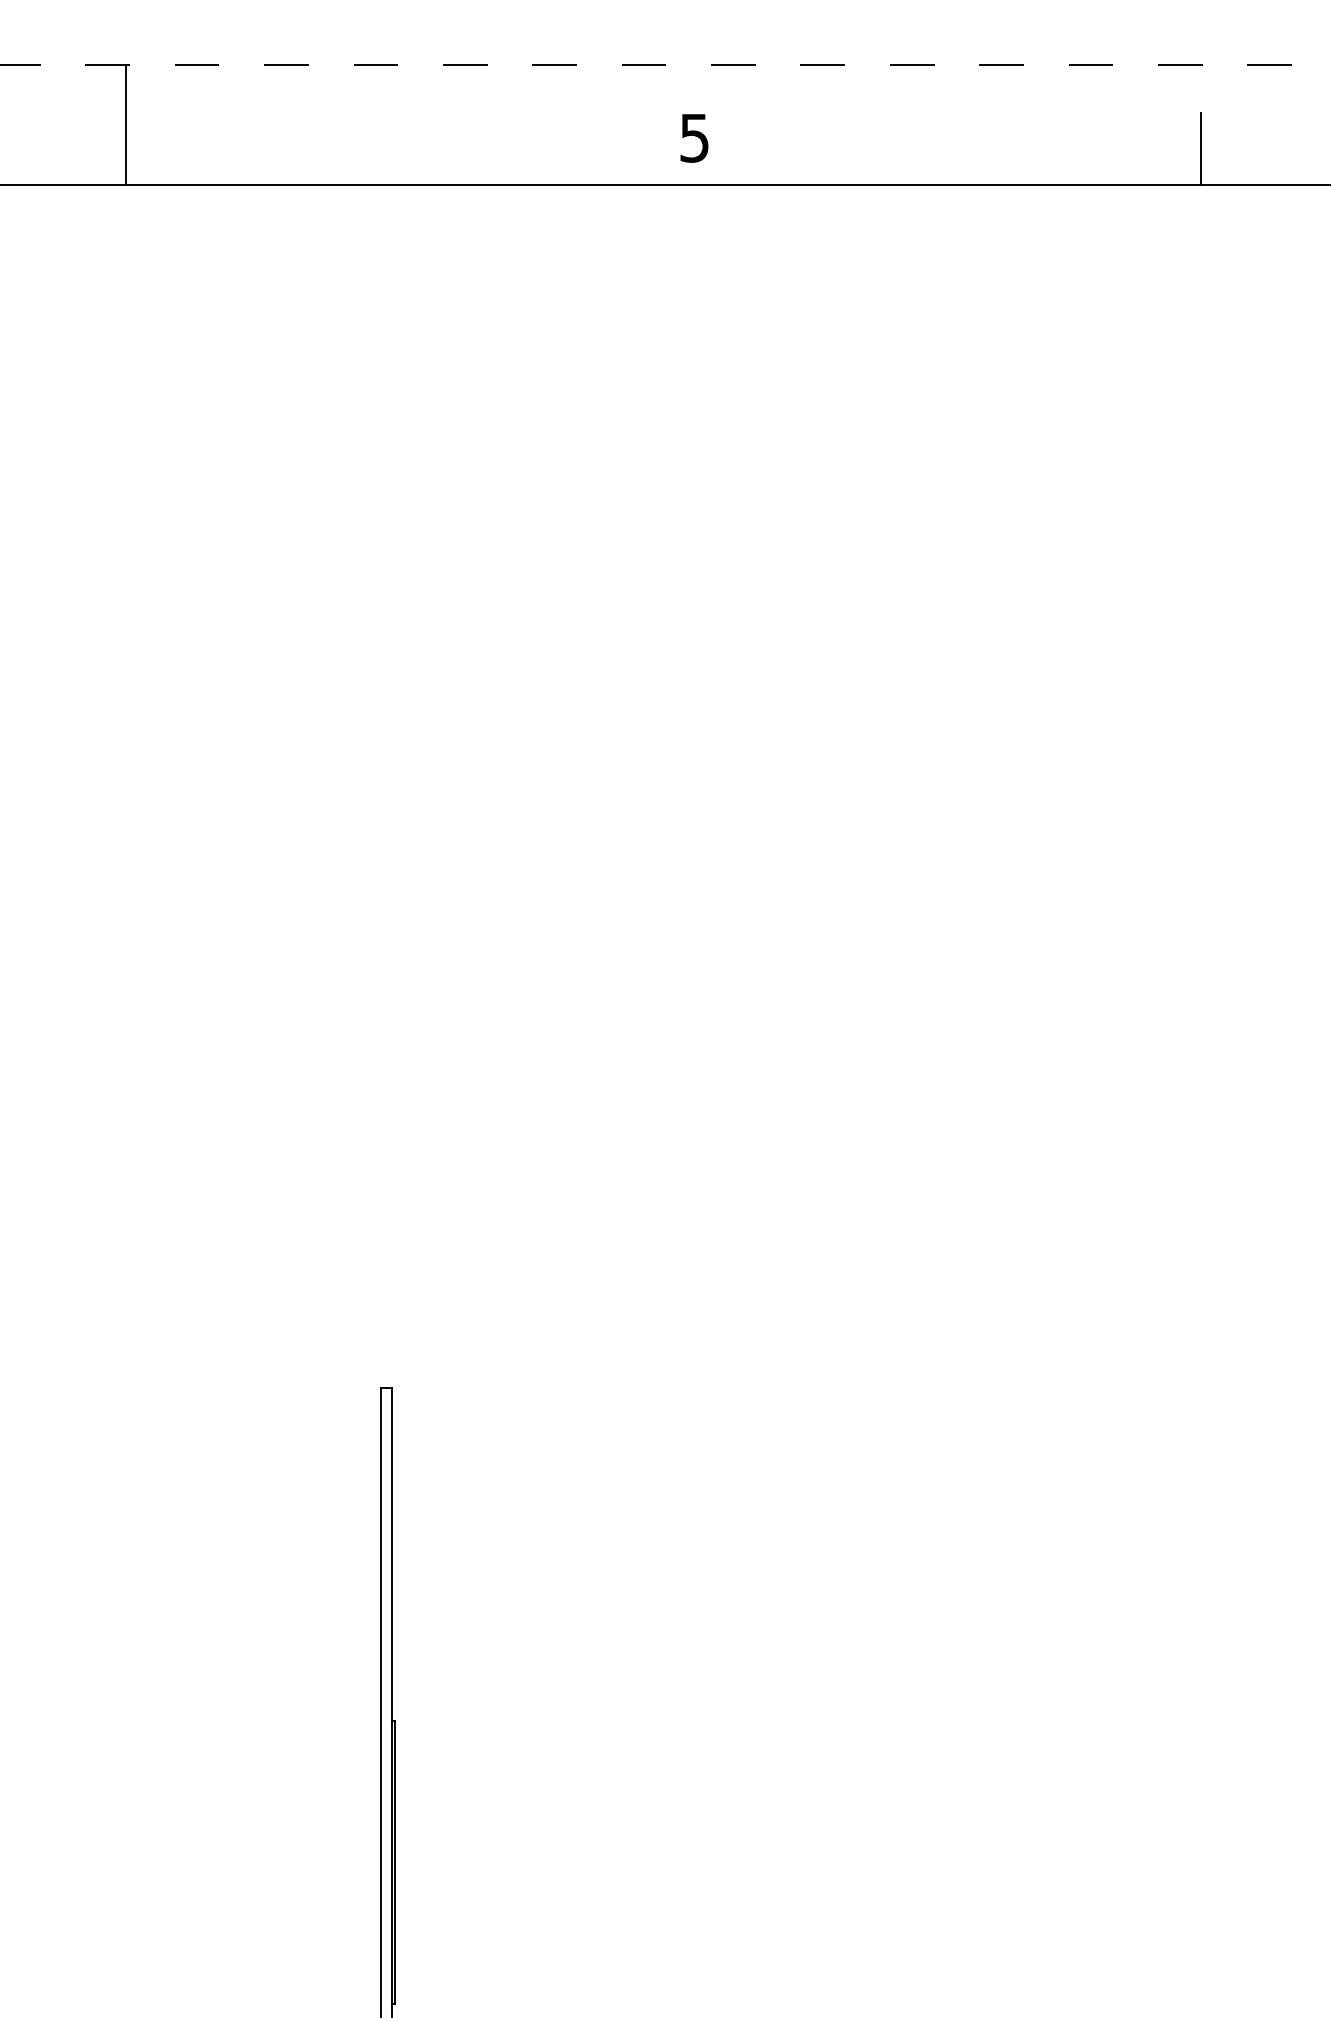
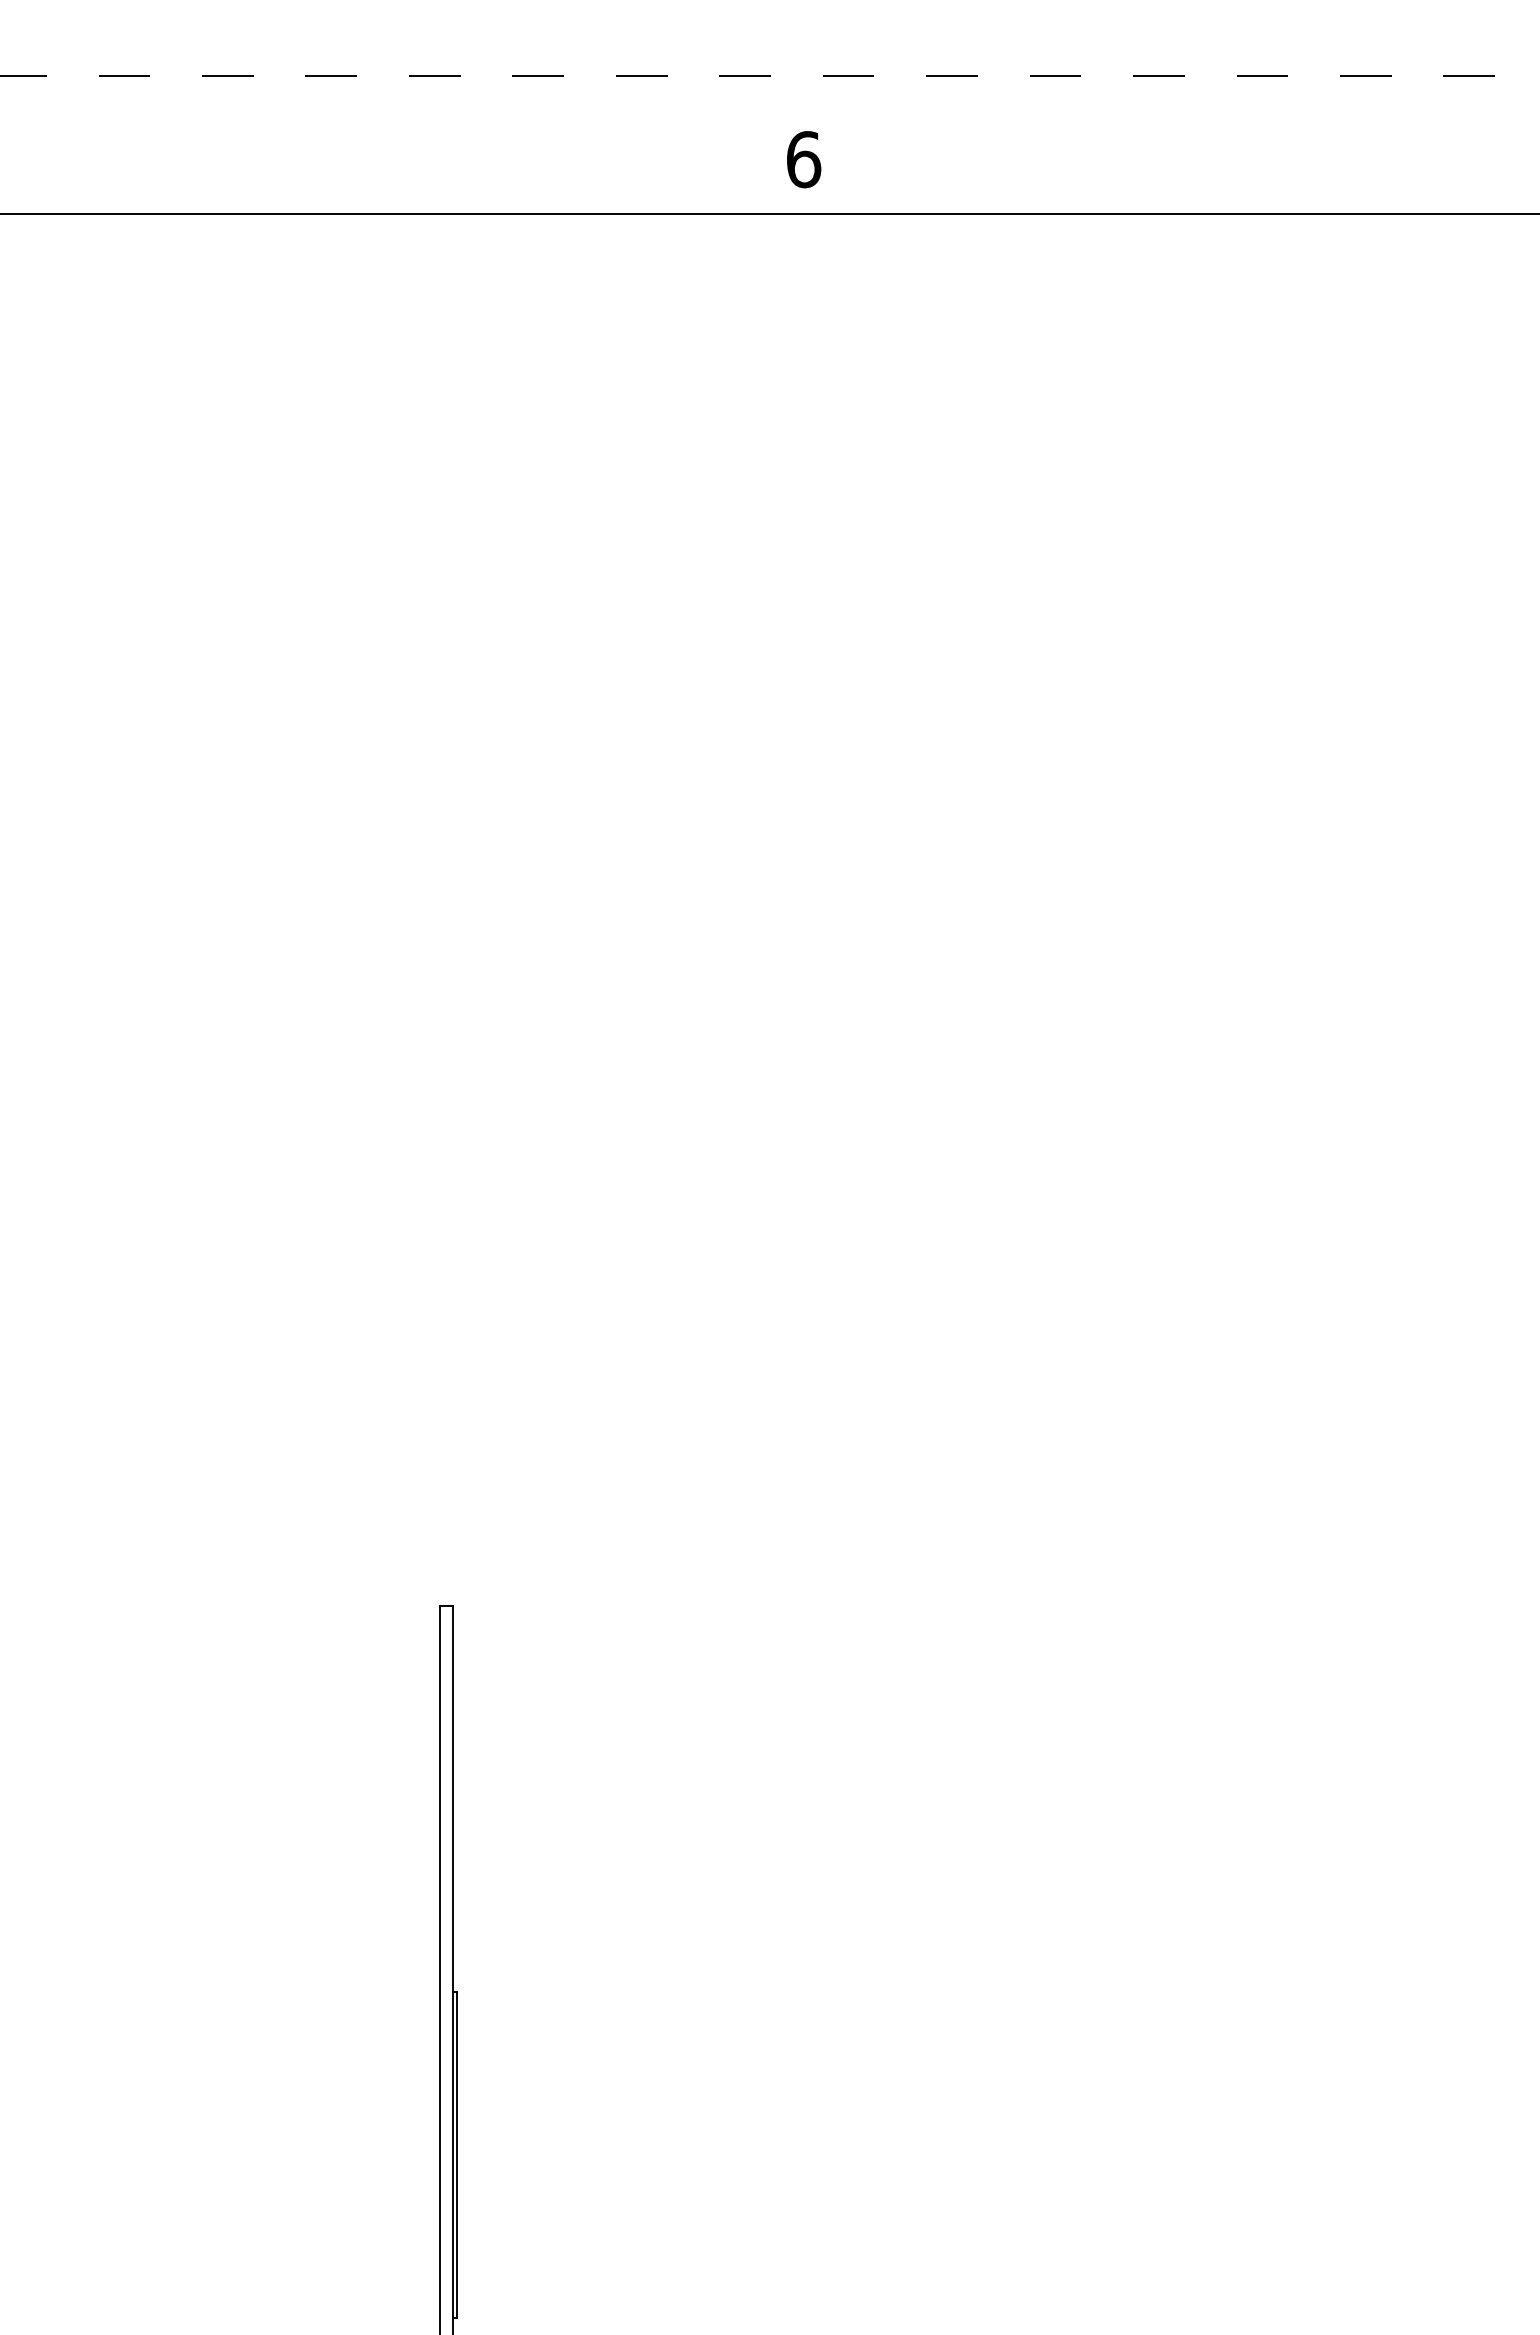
line: (125, 125) -> (145, 144), removed
text: (695, 137) -> (804, 159), 5 -> 6
line: (1201, 148) -> (1390, 171), removed

